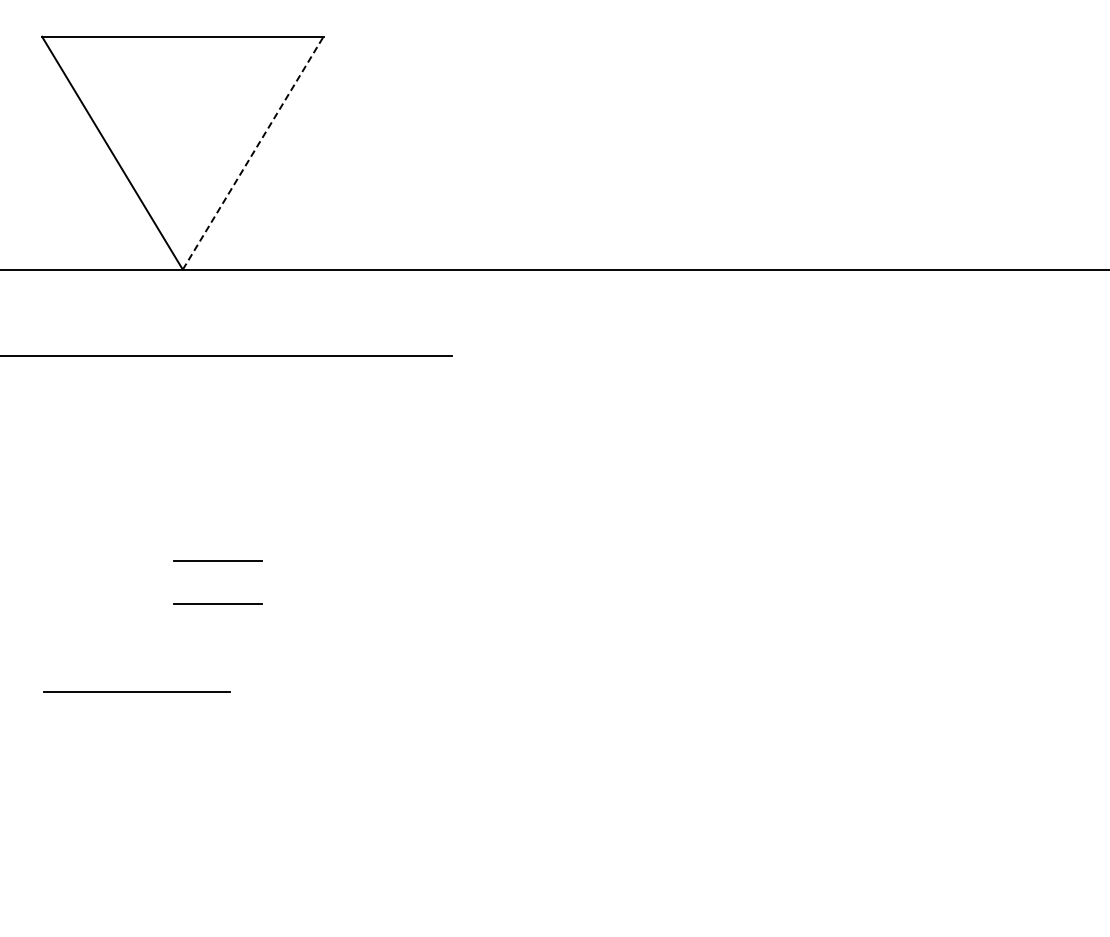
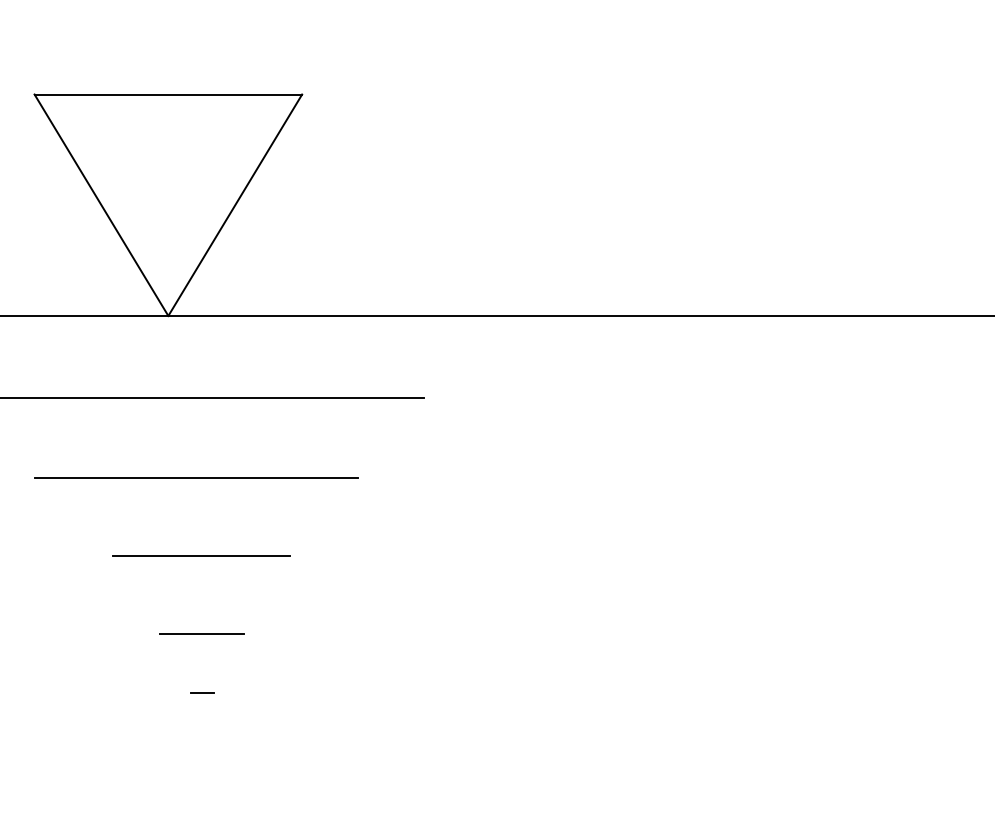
line: (253, 152) -> (235, 204), dashed -> solid
line: (212, 439) -> (196, 477), added
line: (217, 560) -> (201, 592), removed
line: (218, 666) -> (202, 693), added
line: (136, 691) -> (201, 556), moved

